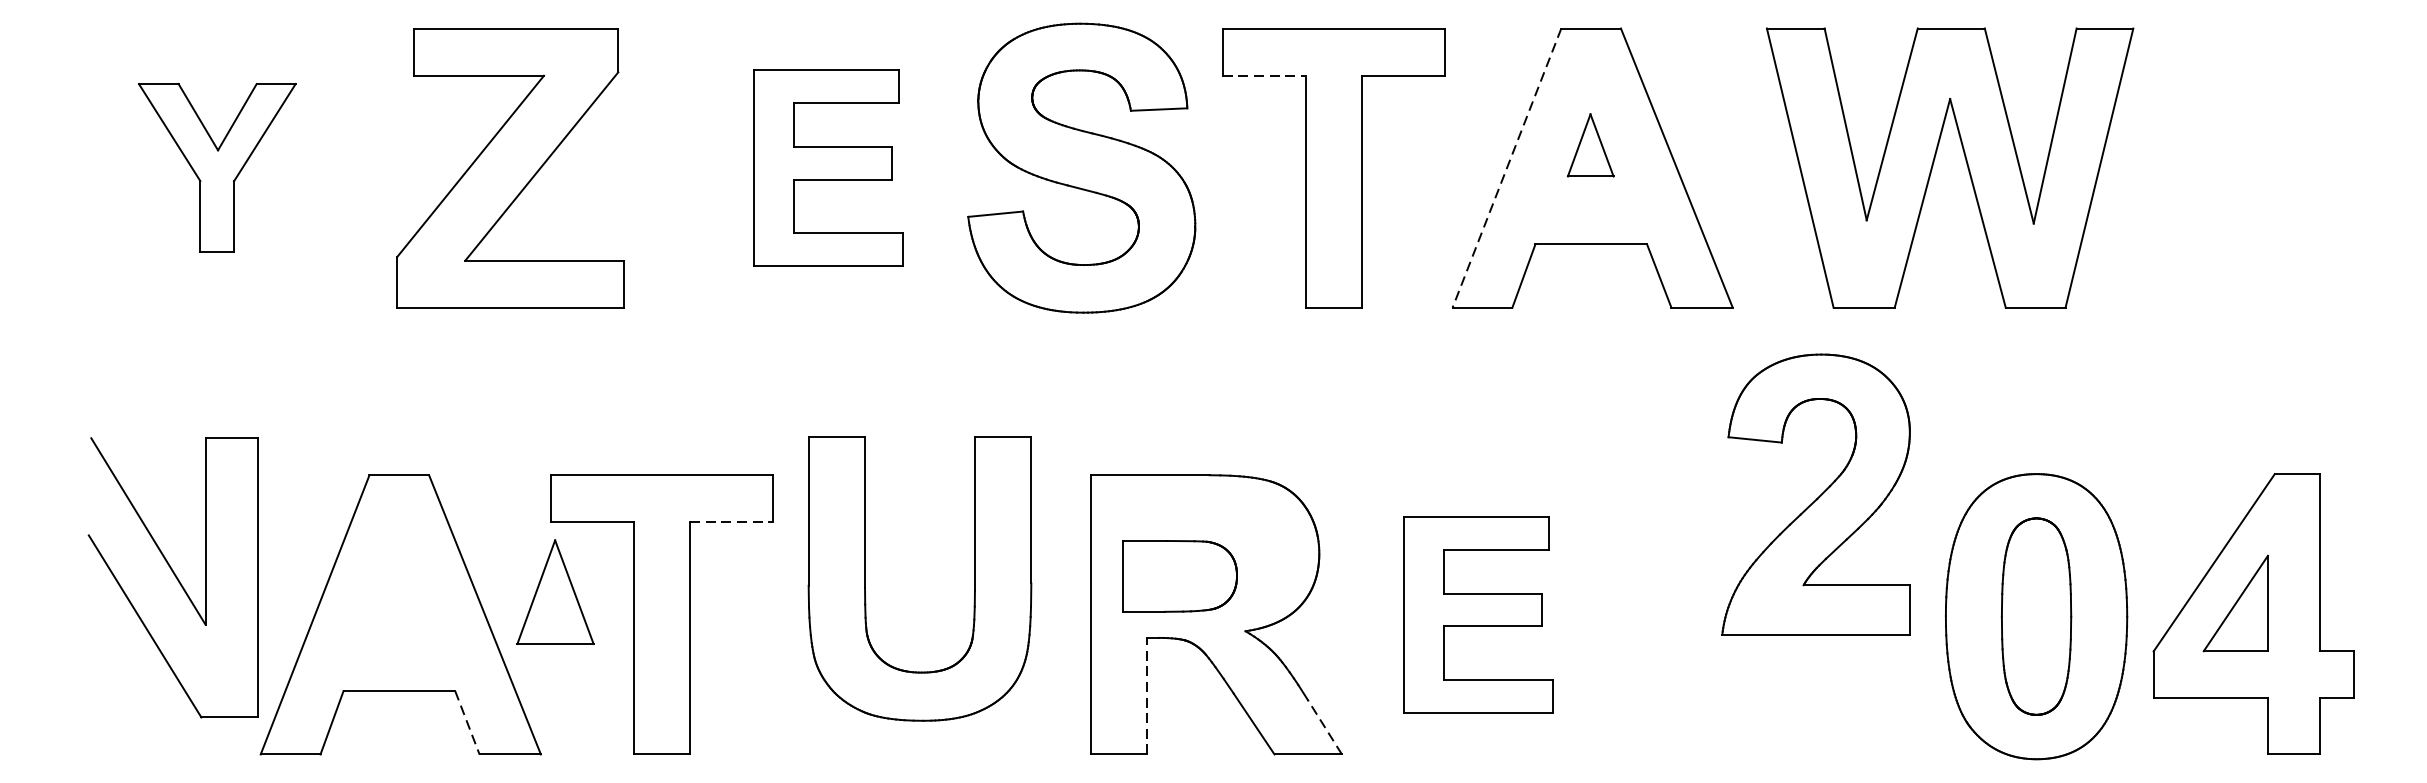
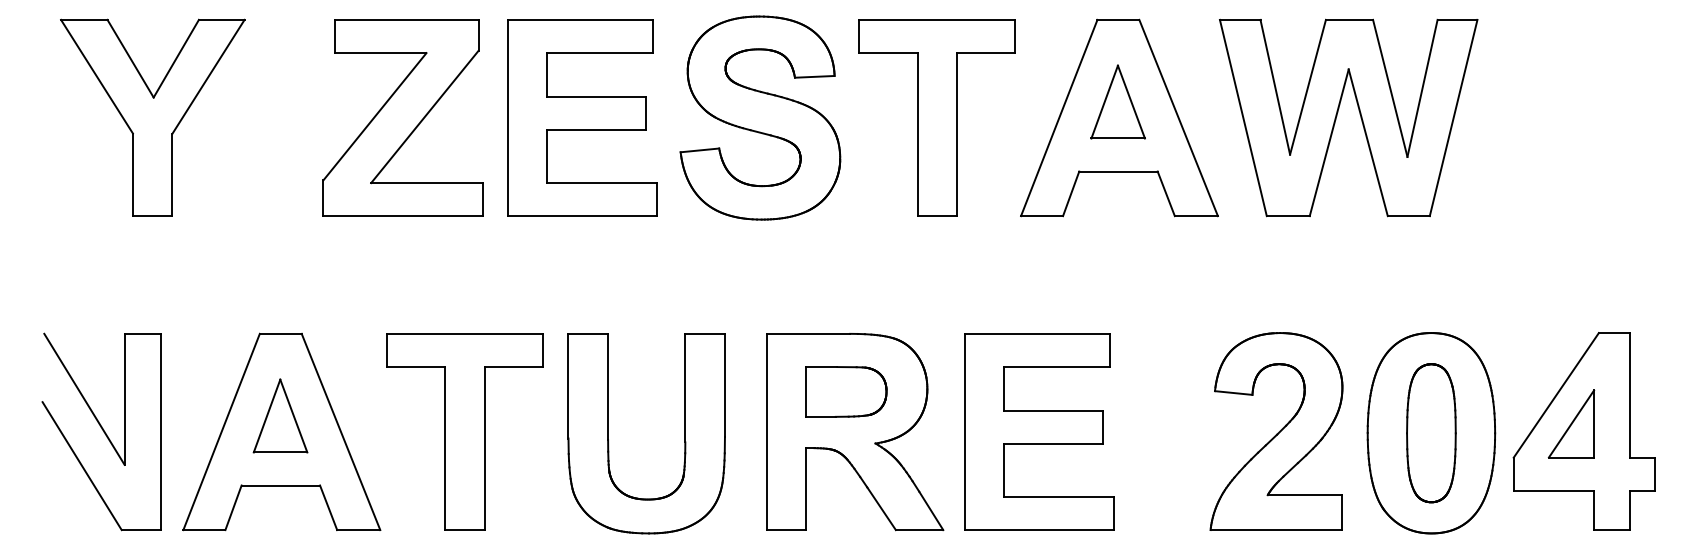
line: (1265, 76) -> (889, 53), dashed -> solid
part: (1589, 144) -> (1117, 101), size x1.67
part: (1934, 165) -> (1337, 116), moved
part: (216, 167) -> (152, 117), size x1.67
part: (509, 167) -> (402, 117), moved
part: (828, 167) -> (582, 117), size x1.43
line: (1507, 168) -> (1059, 118), dashed -> solid
part: (1816, 494) -> (1276, 431), moved
line: (731, 523) -> (514, 367), dashed -> solid
part: (1180, 575) -> (846, 391), moved
part: (172, 577) -> (101, 431), moved
part: (865, 578) -> (608, 433), moved
part: (555, 591) -> (280, 415), moved
part: (1478, 614) -> (1039, 431), size x1.43
line: (1147, 696) -> (806, 489), dashed -> solid
line: (467, 722) -> (328, 507), dashed -> solid
line: (1325, 726) -> (931, 510), dashed -> solid

